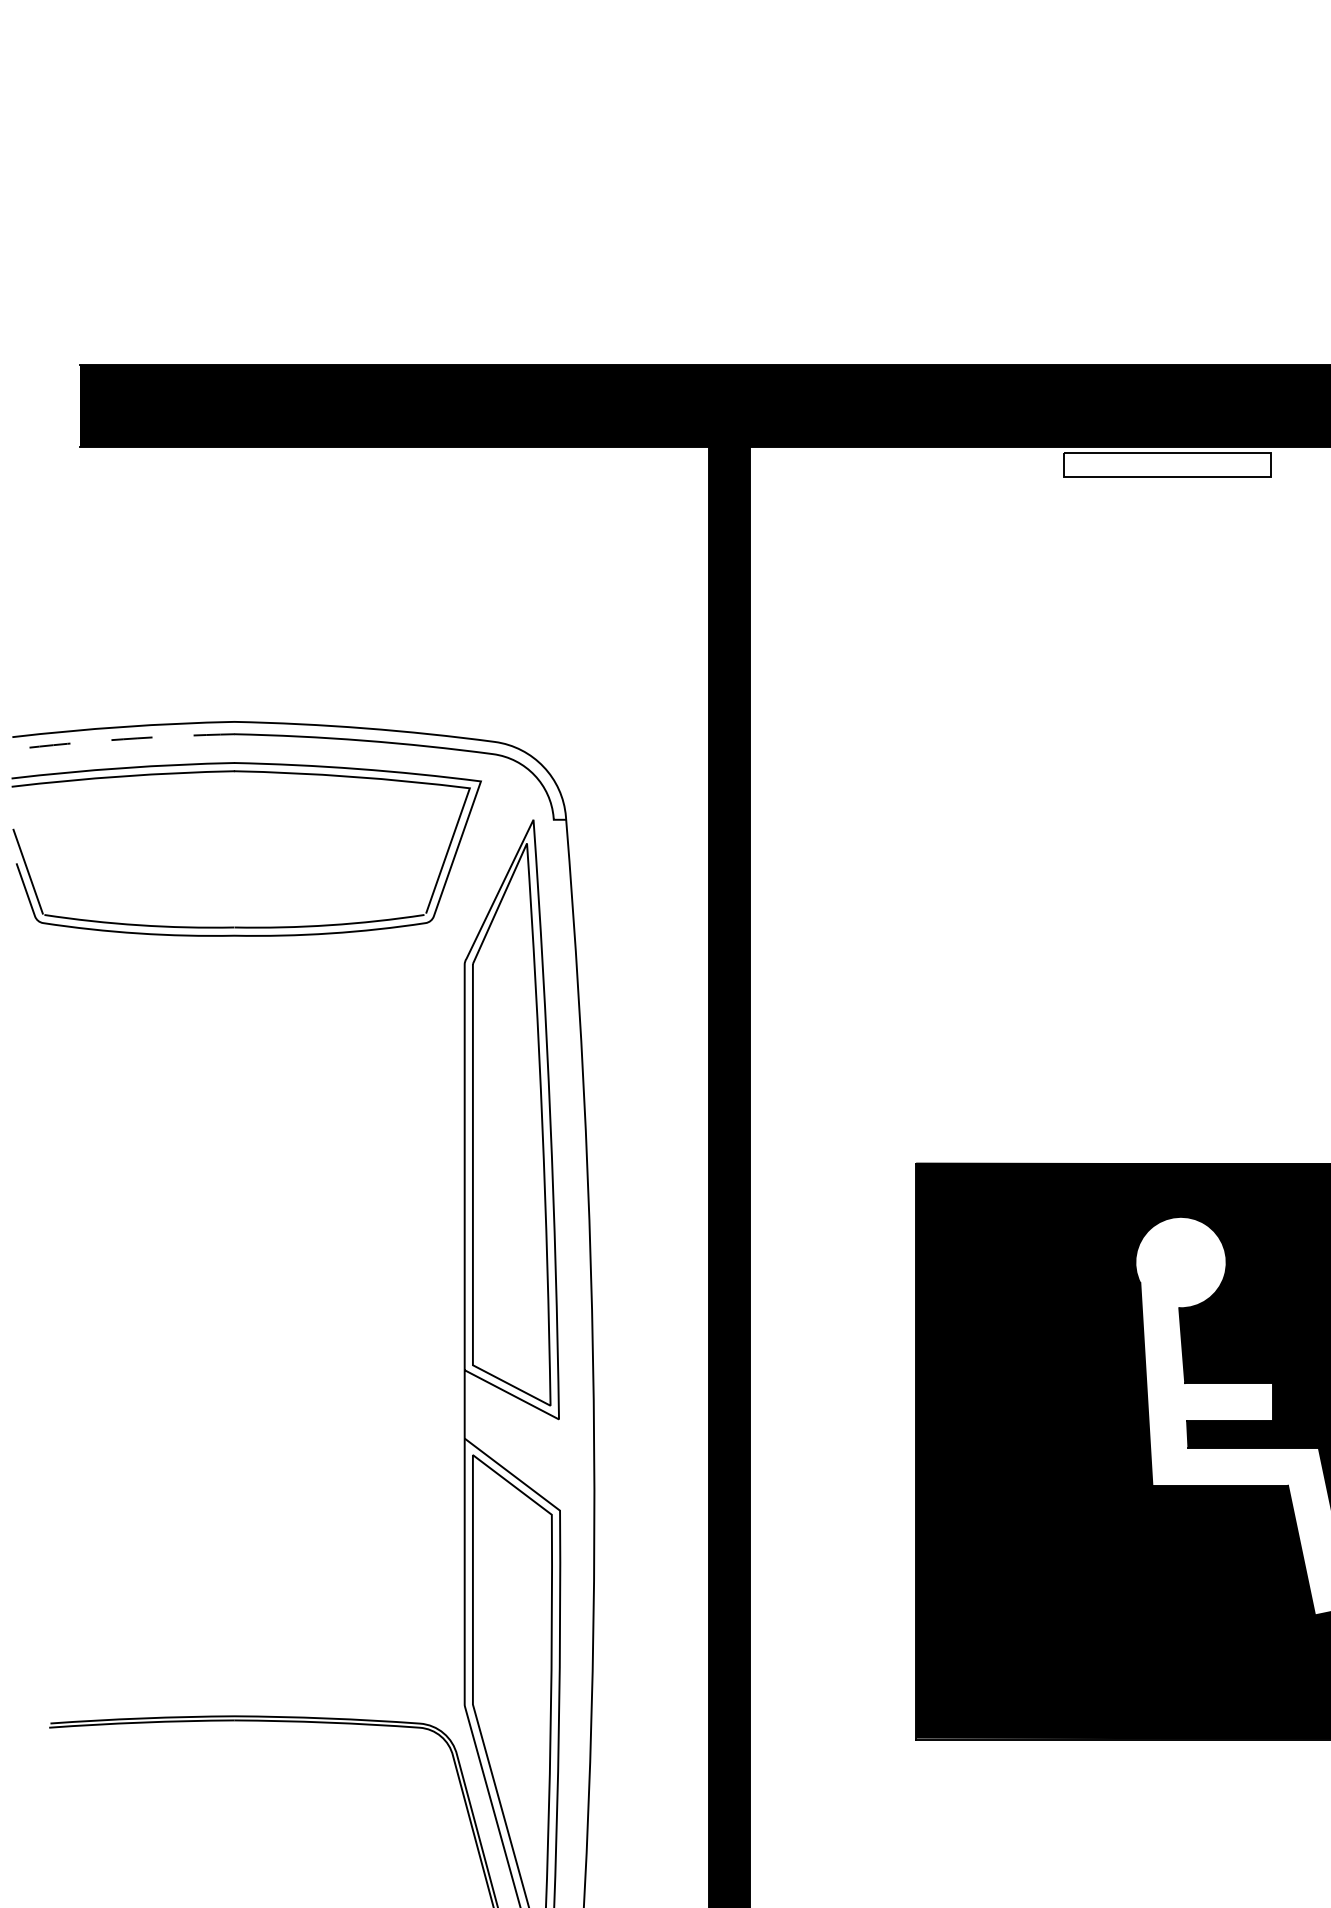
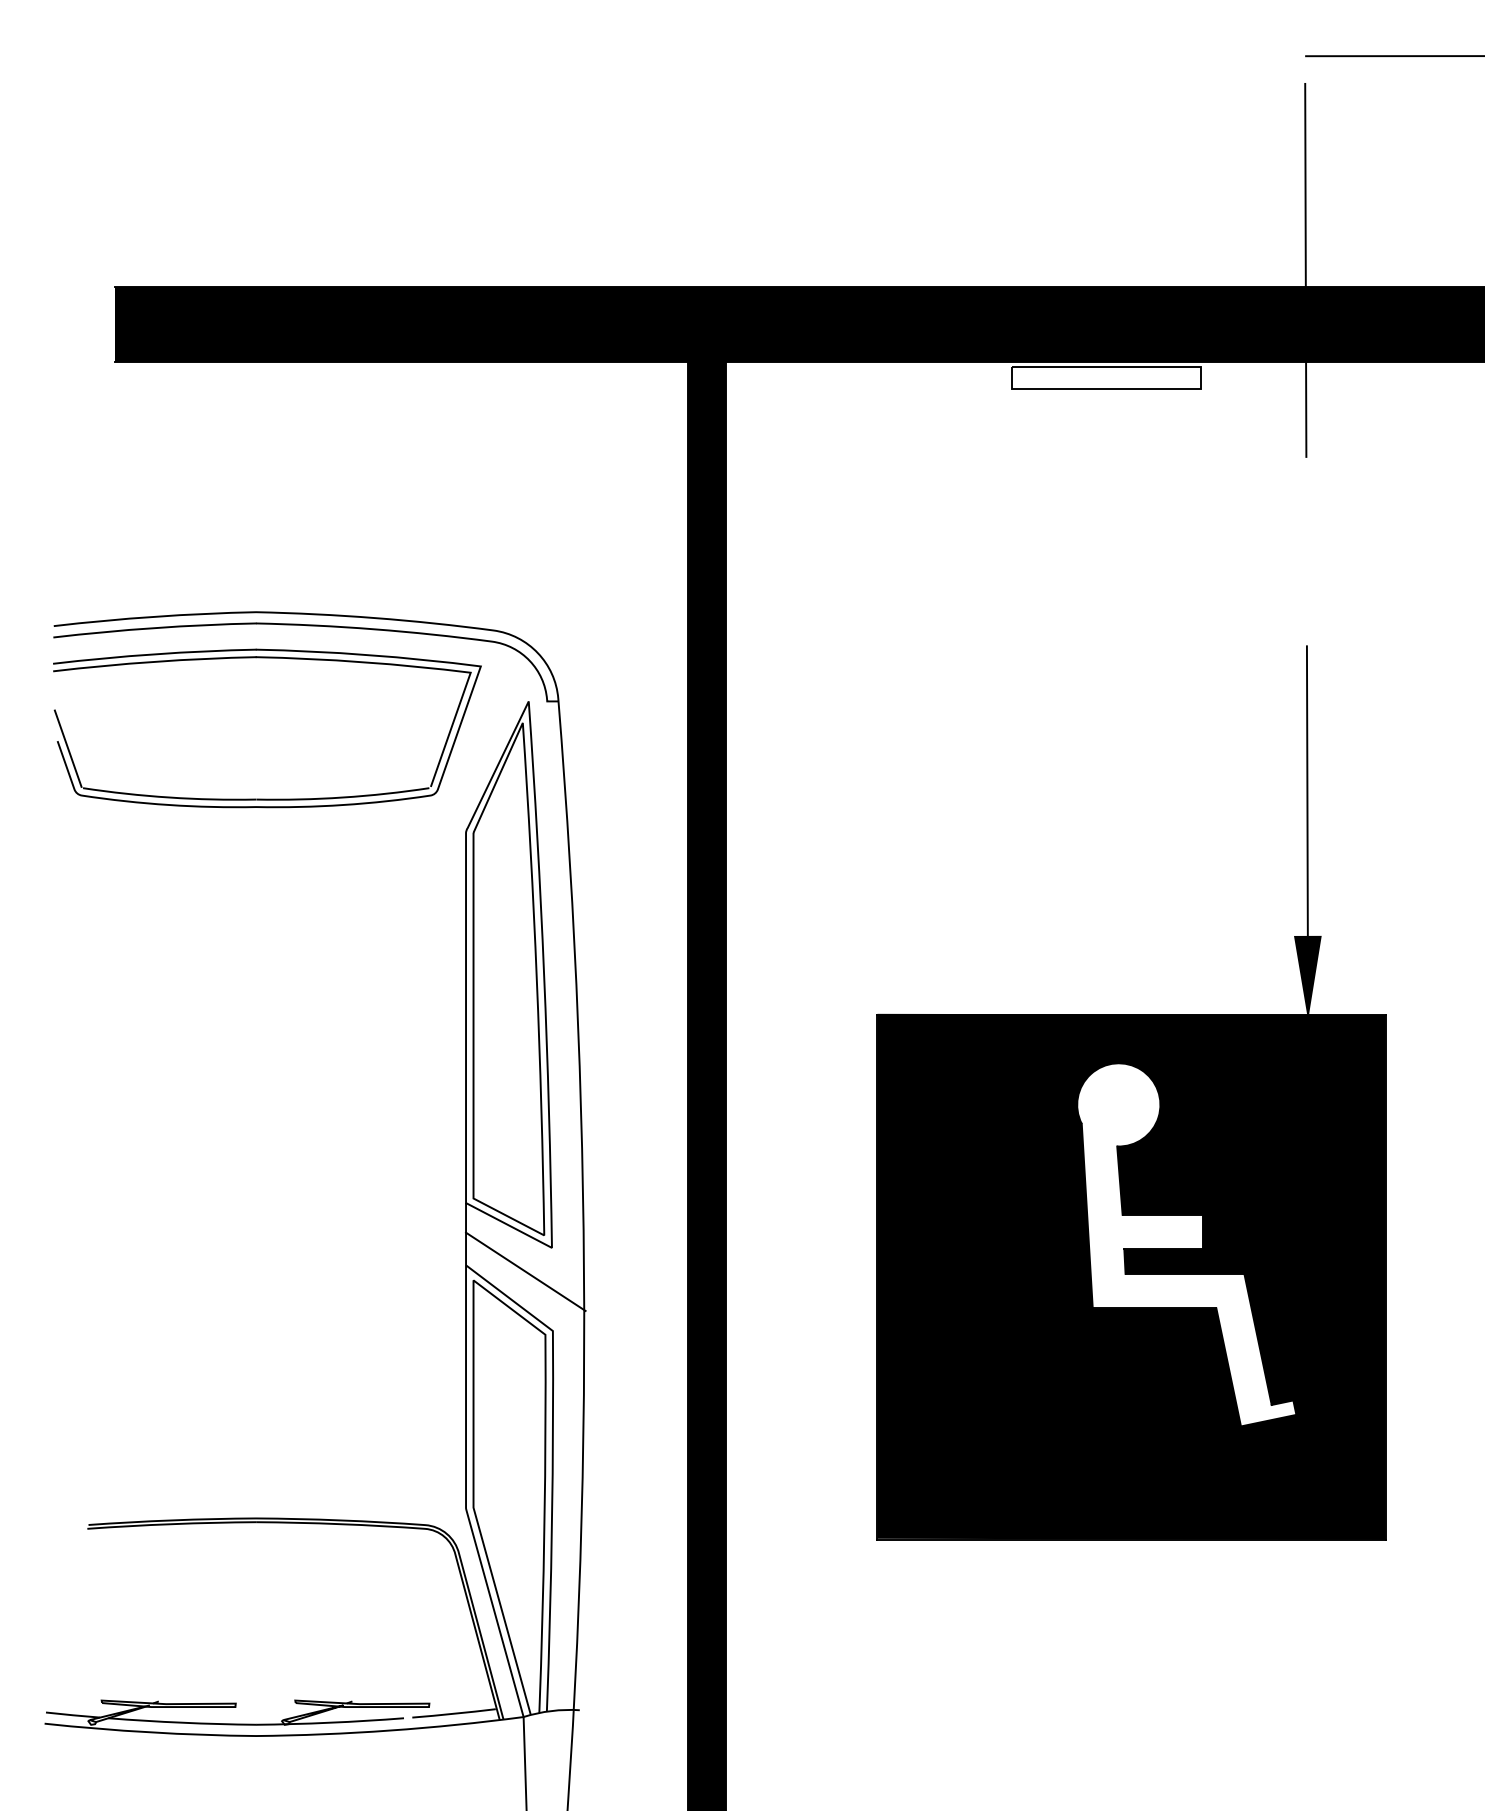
arc: (122, 739) -> (154, 628), dashed -> solid
line: (529, 1445) -> (525, 1271), added

